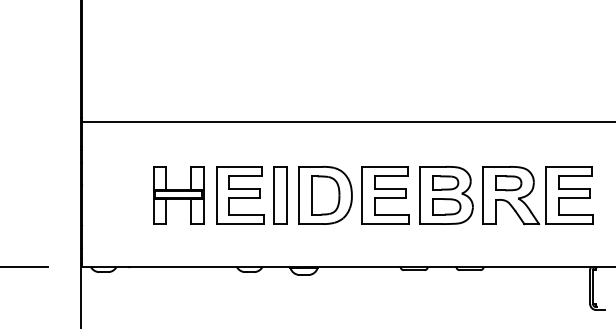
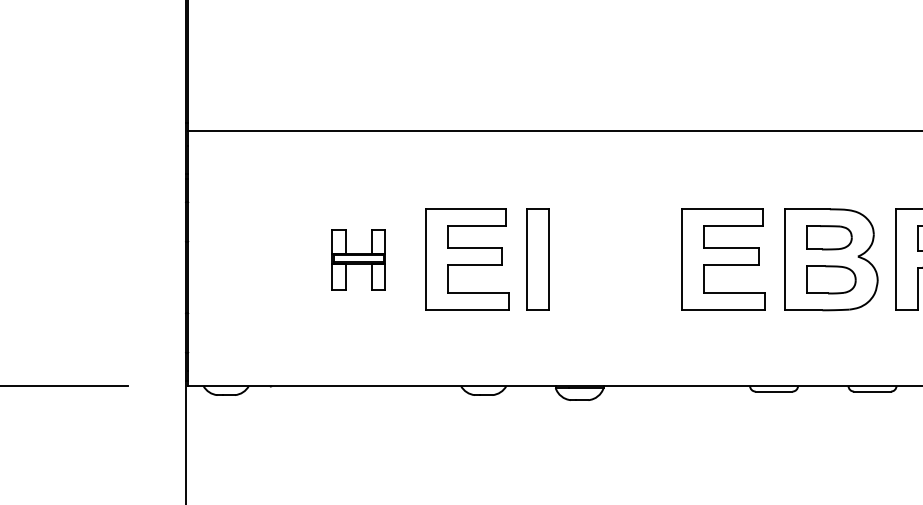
part: (178, 195) -> (358, 259), size x0.6
part: (325, 195) -> (617, 259), removed

